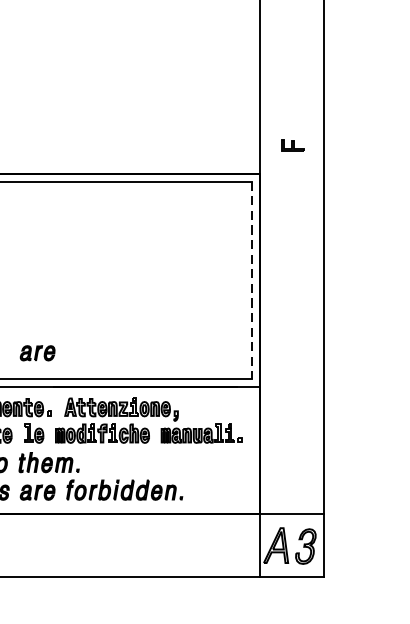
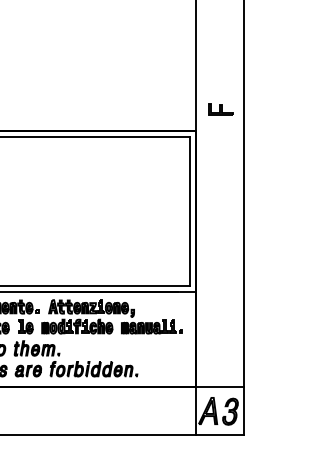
part: (292, 145) -> (220, 109), size x1.43
line: (252, 280) -> (190, 211), dashed -> solid
part: (36, 352) -> (27, 265), removed

